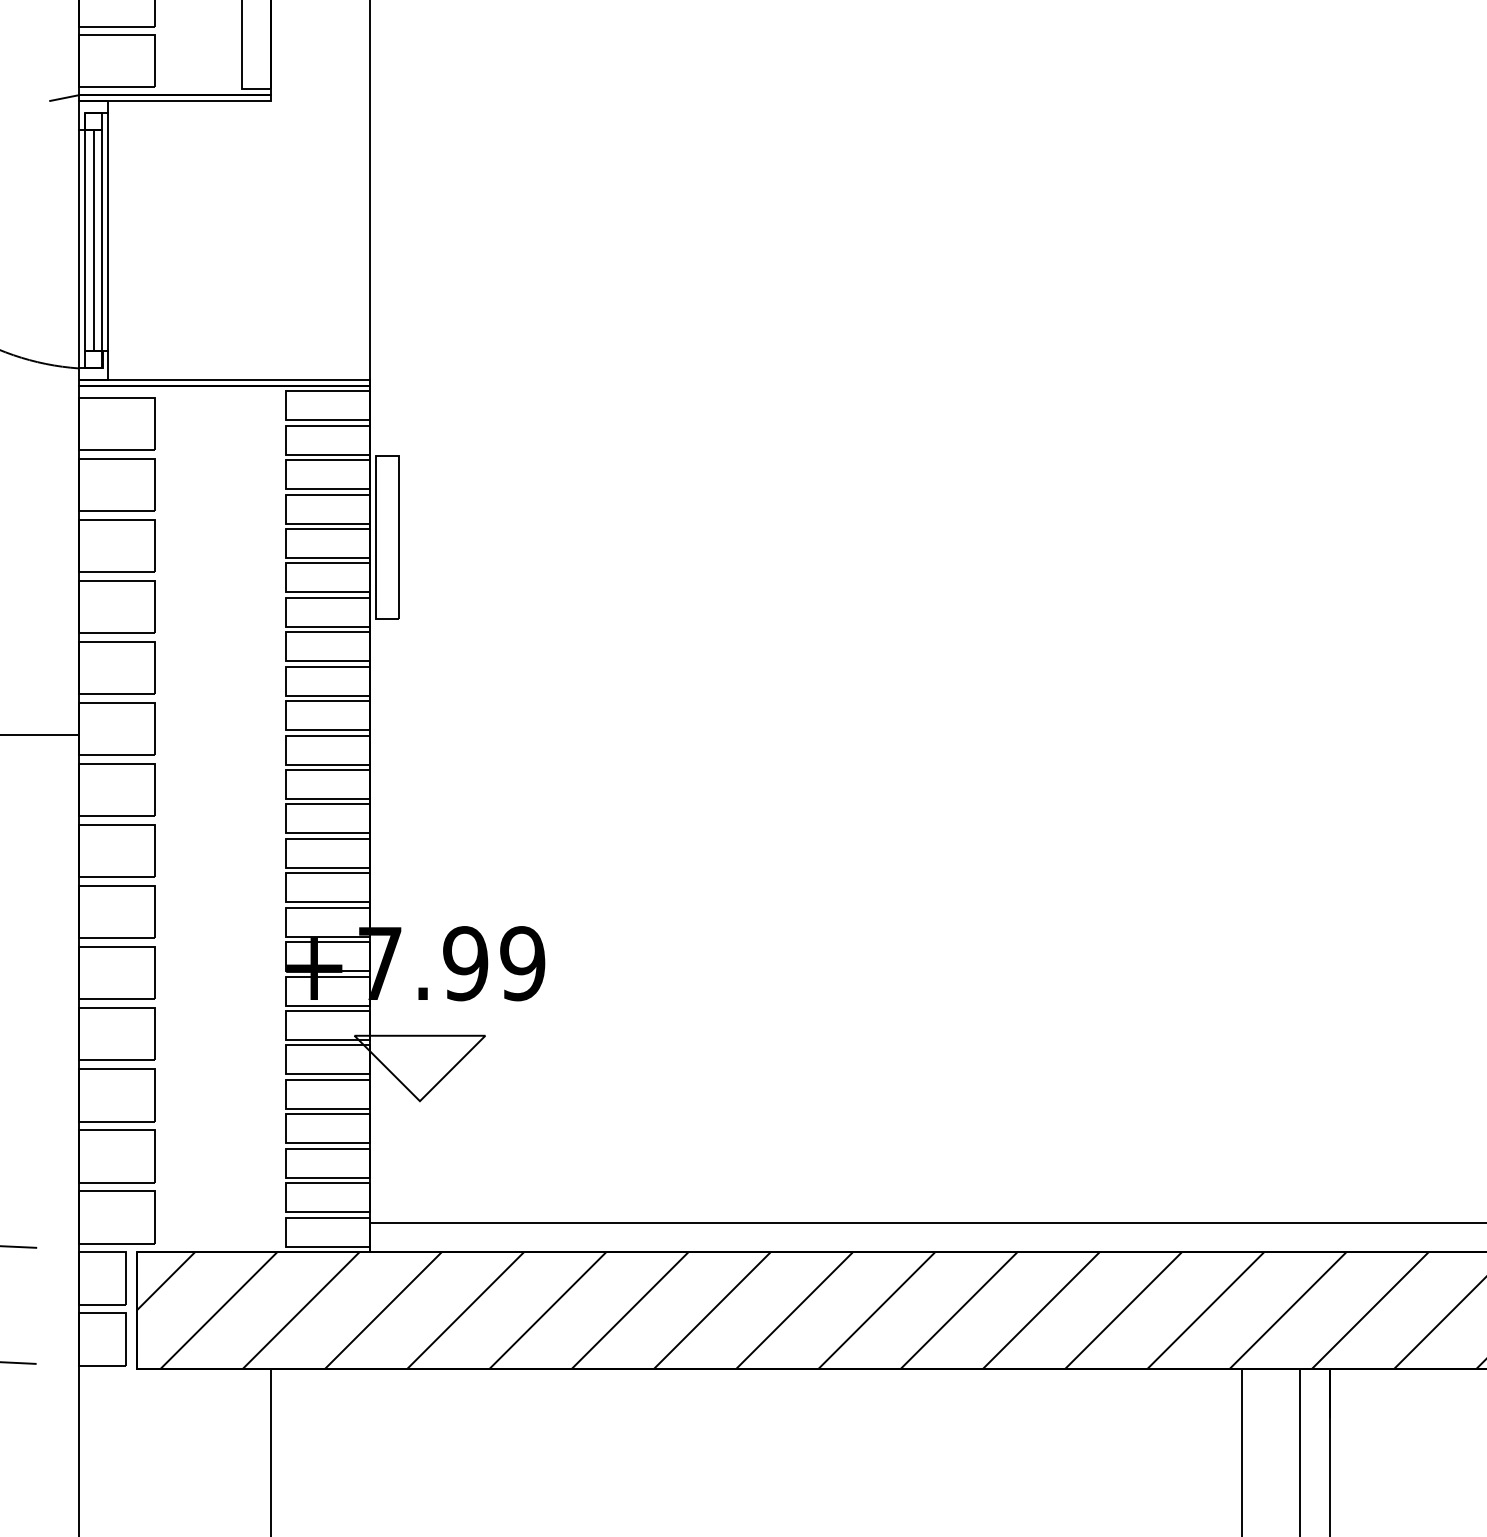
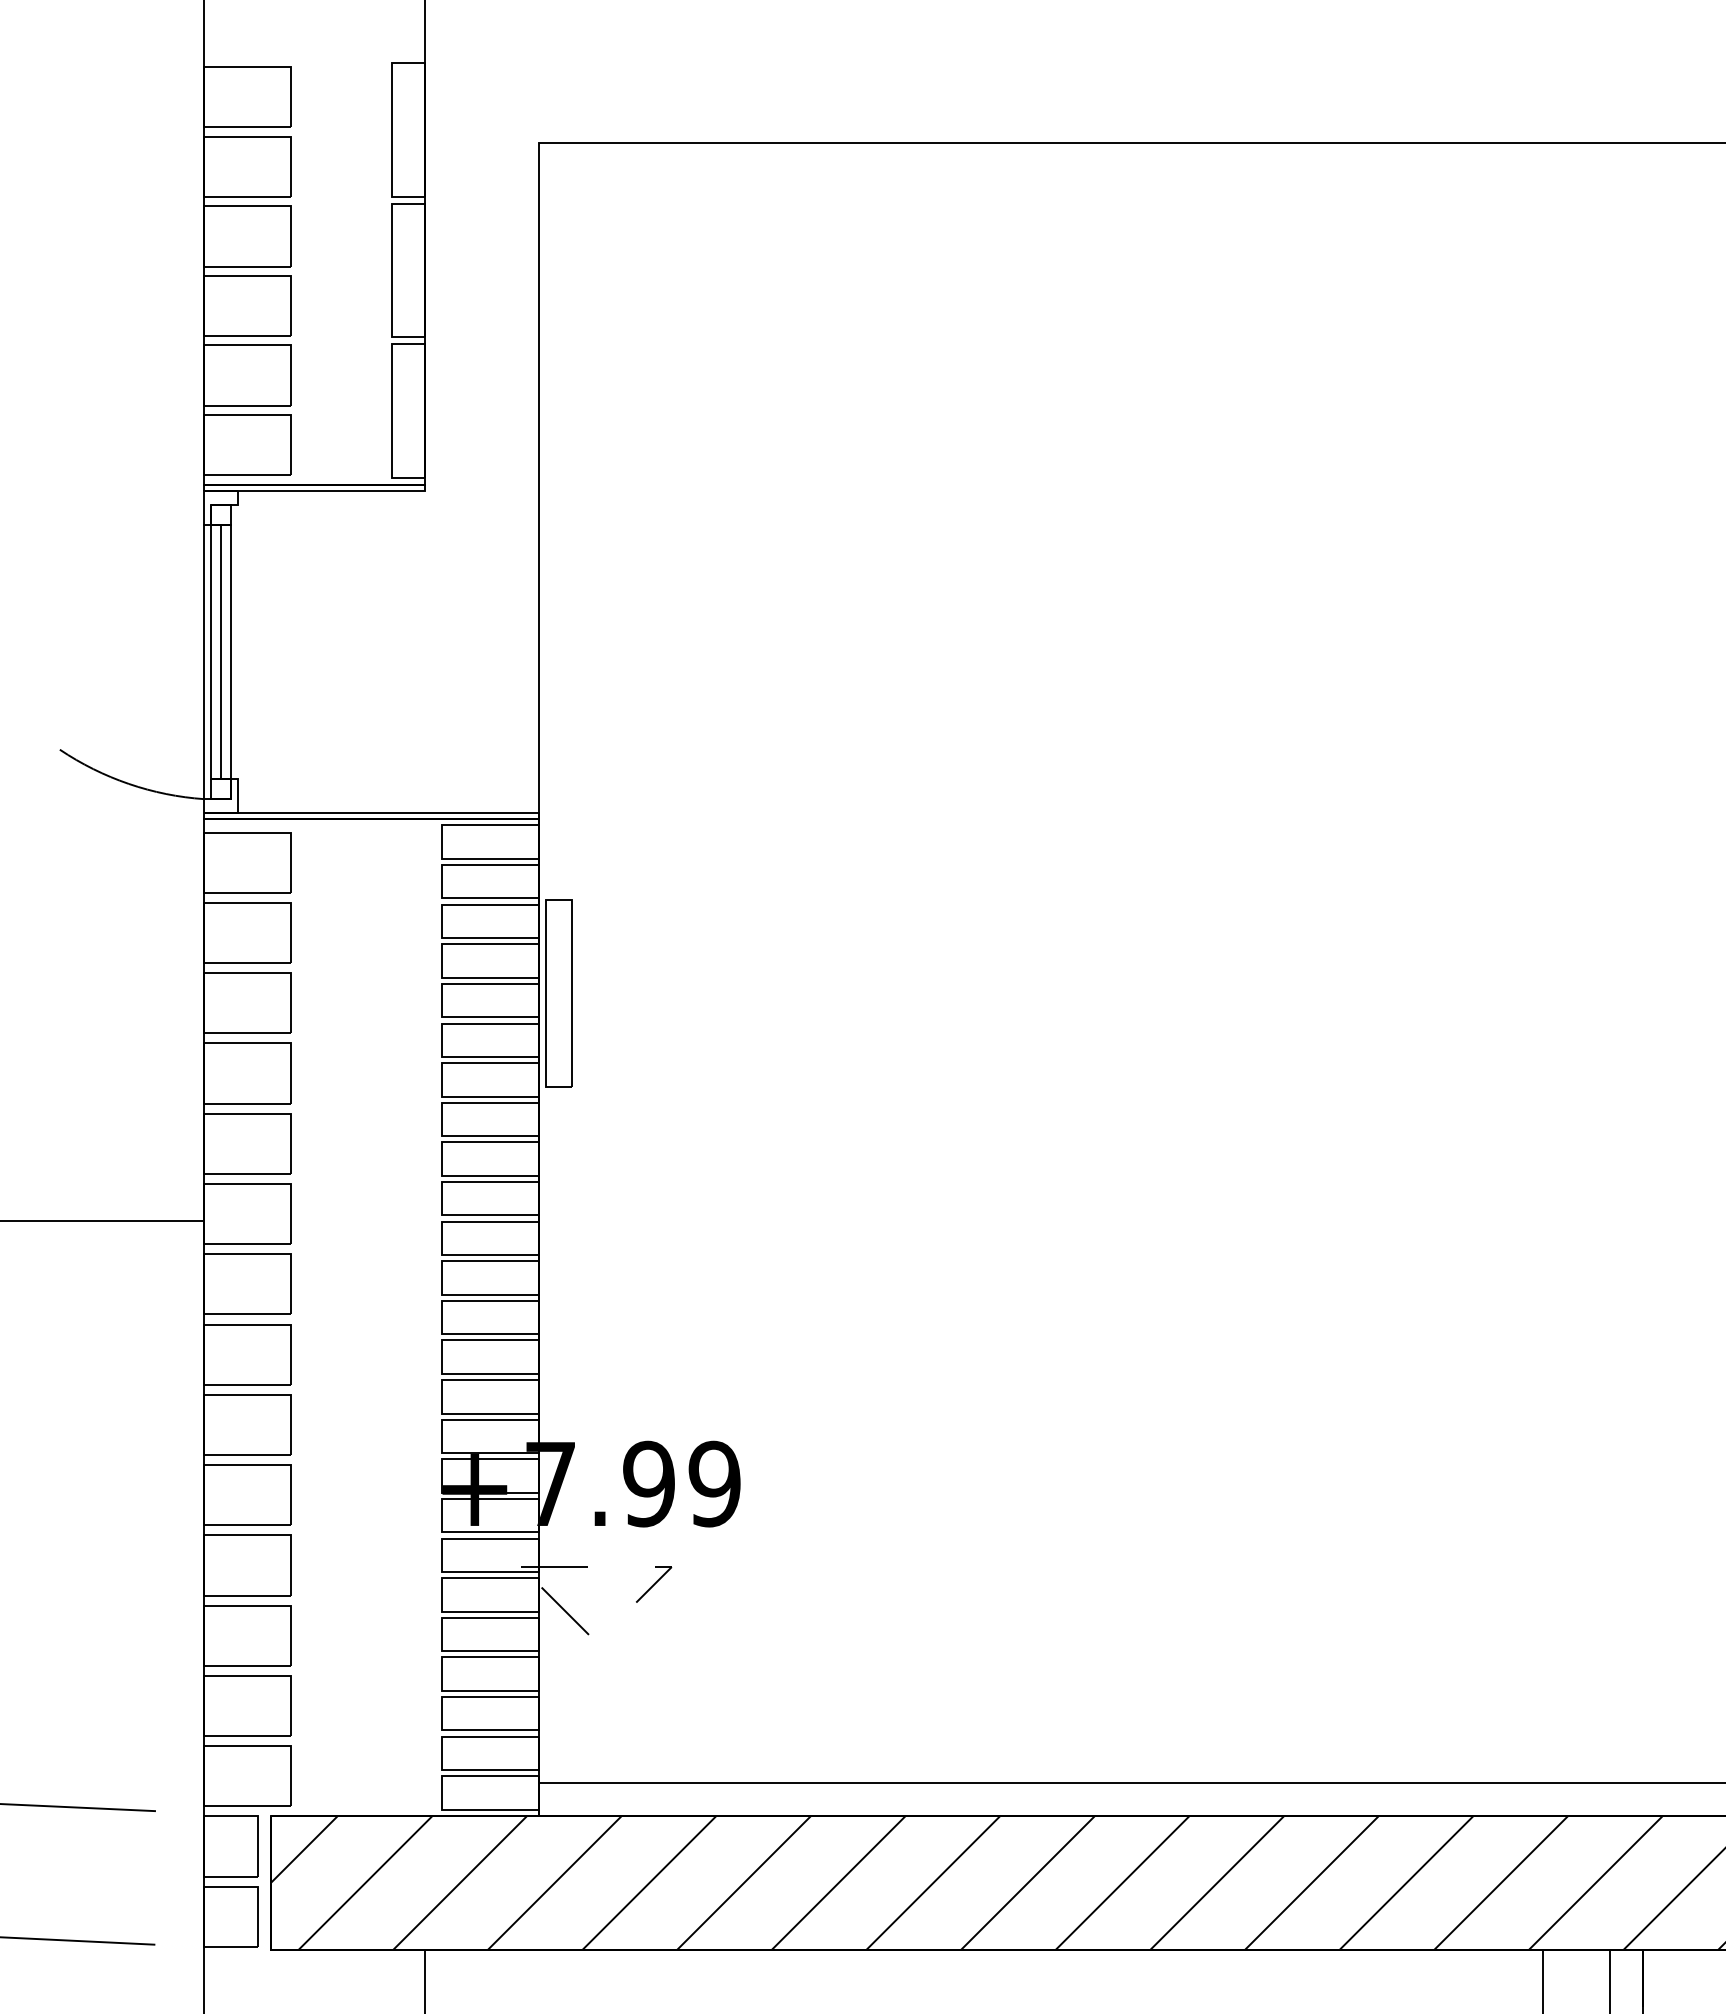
line: (64, 97) -> (187, 487), removed
line: (108, 231) -> (237, 641), removed
line: (466, 1055) -> (649, 1589), solid -> dashed

